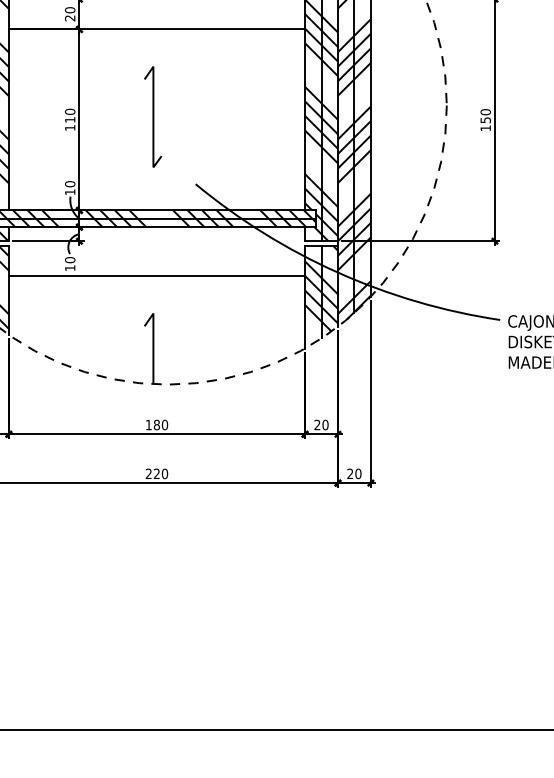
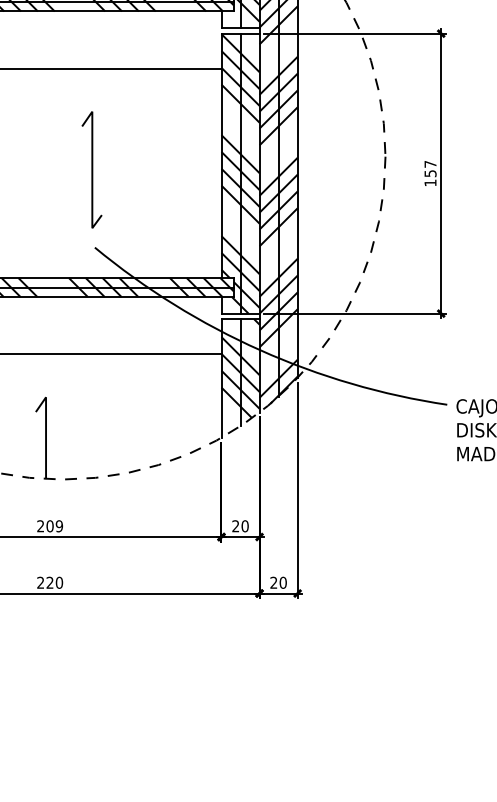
text: (485, 112) -> (430, 164), 150 -> 157
line: (153, 116) -> (92, 169), moved
text: (156, 424) -> (49, 525), 180 -> 209

